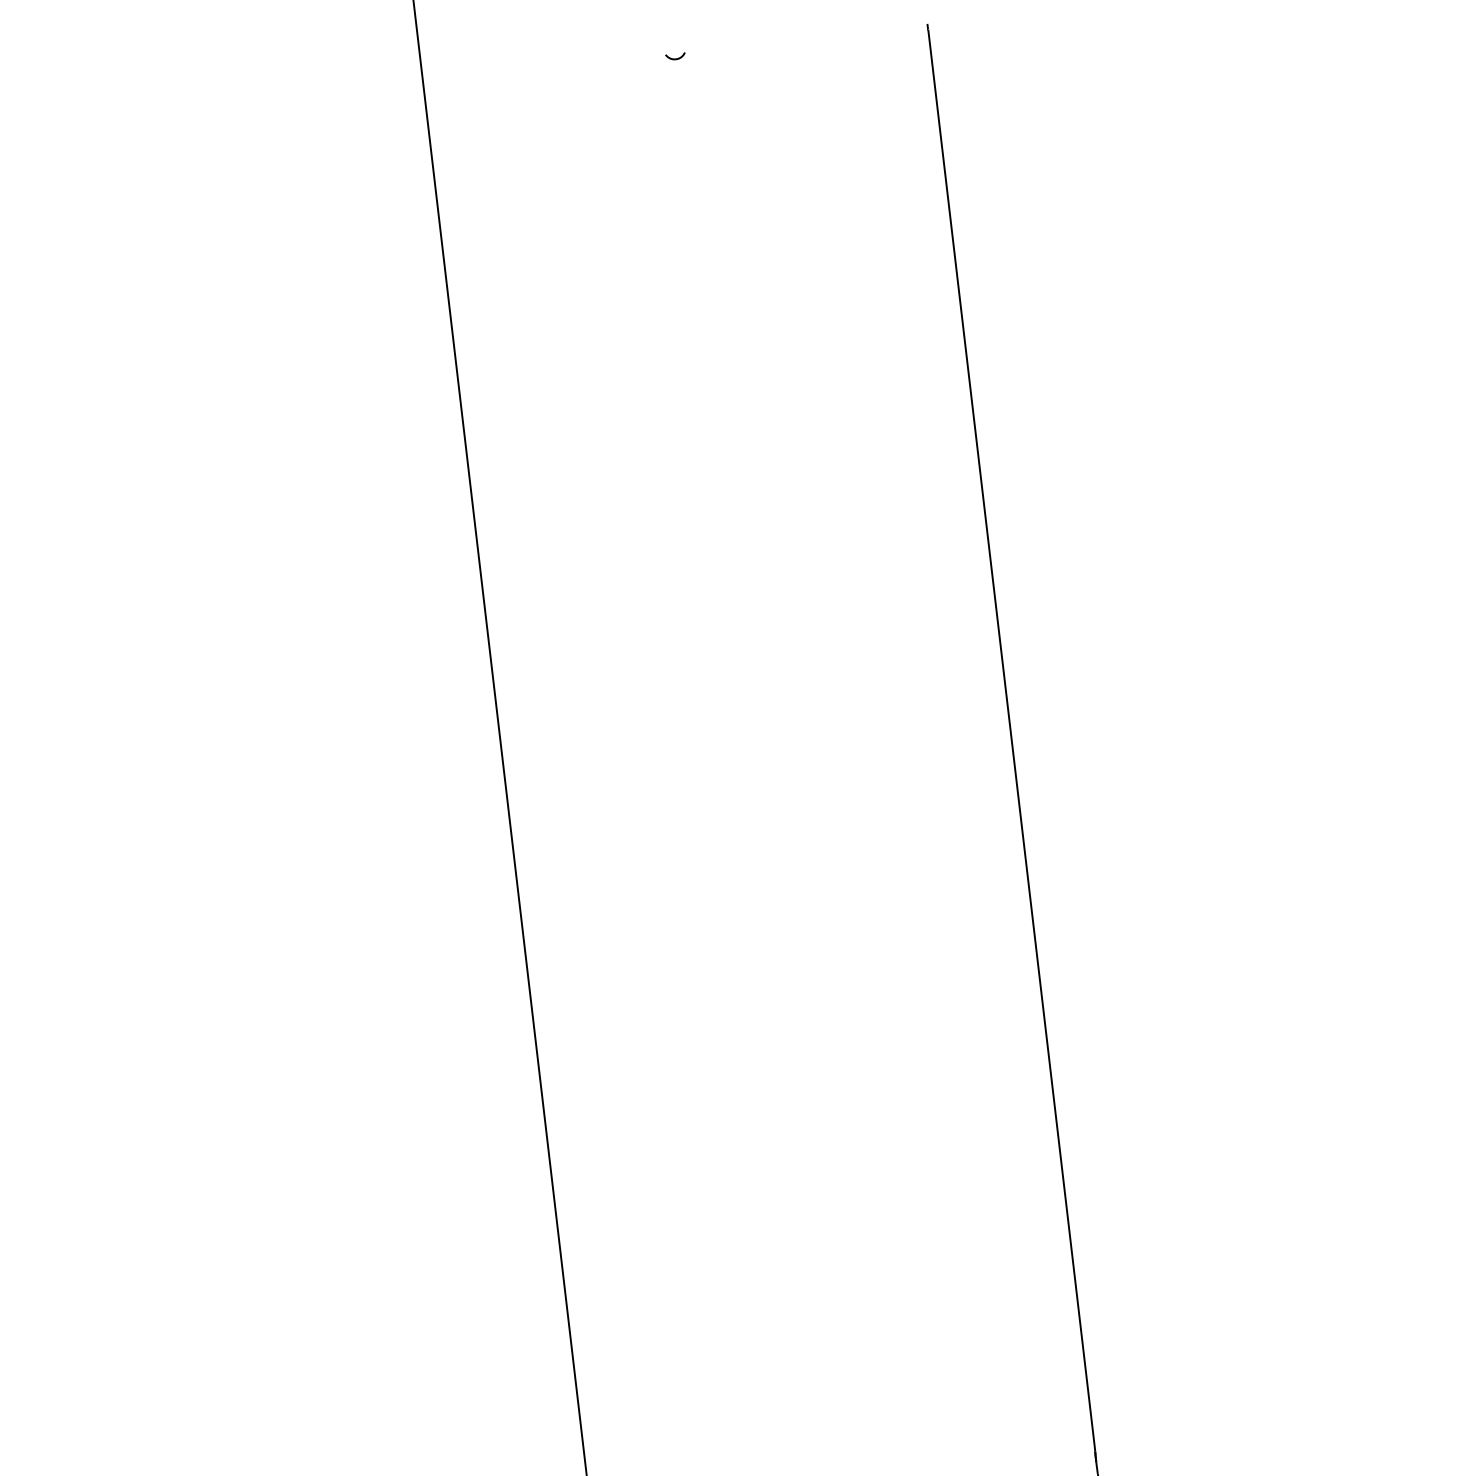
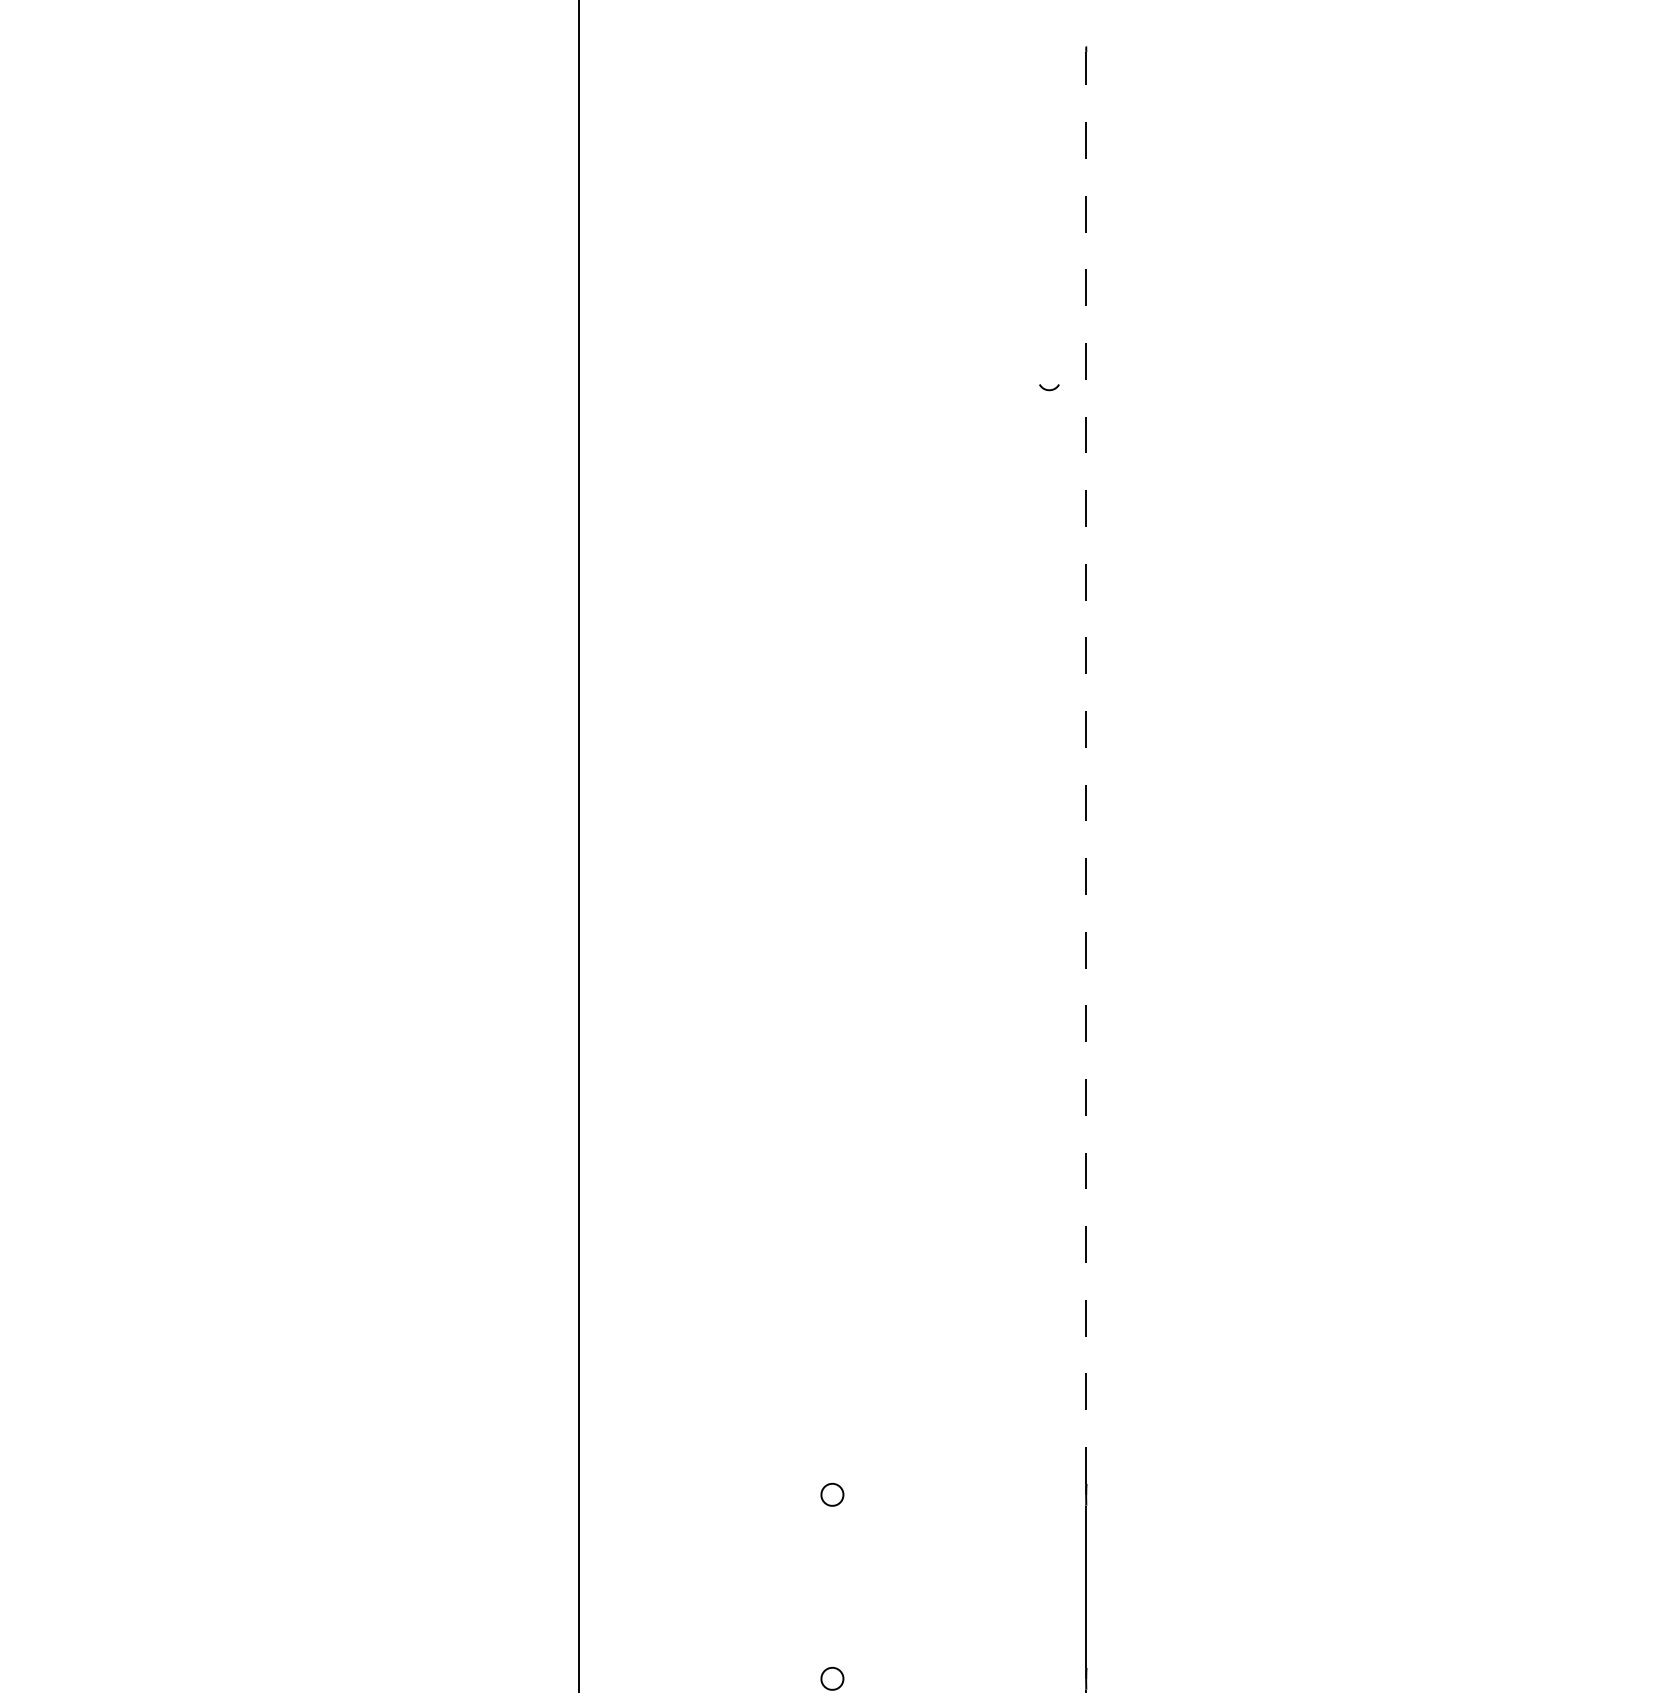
curve: (675, 58) -> (1049, 389), moved
line: (1011, 741) -> (1086, 768), solid -> dashed

